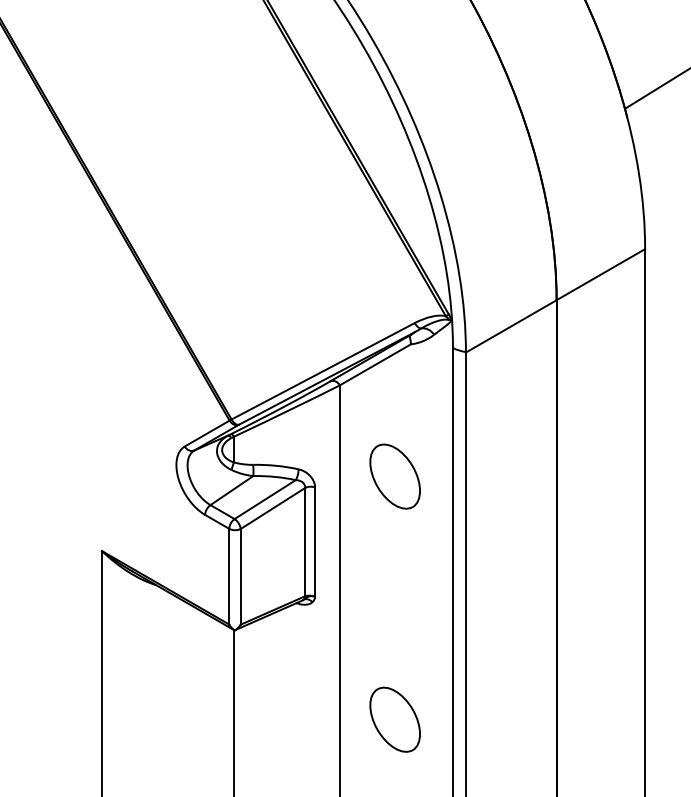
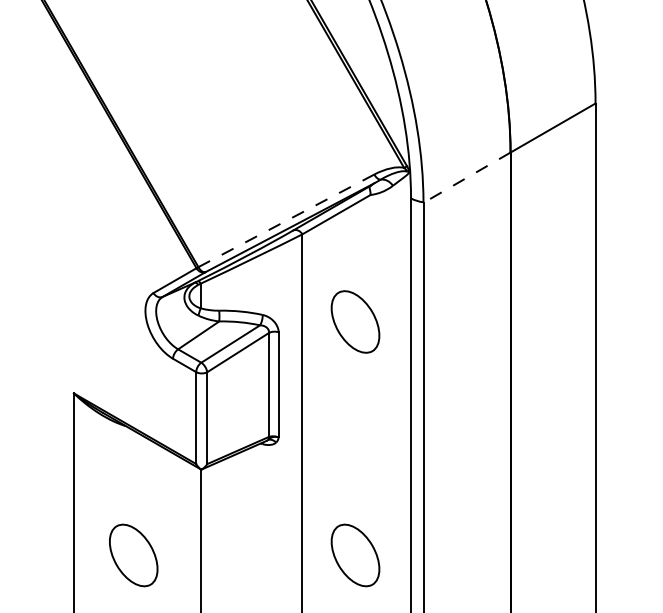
line: (510, 326) -> (466, 177), solid -> dashed
line: (322, 371) -> (285, 221), solid -> dashed
part: (163, 719) -> (133, 555), added

